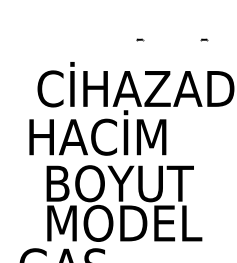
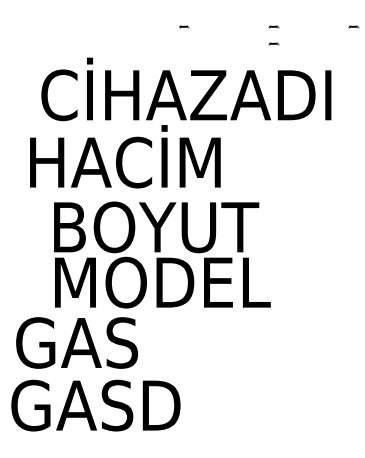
part: (204, 51) -> (273, 43), added

